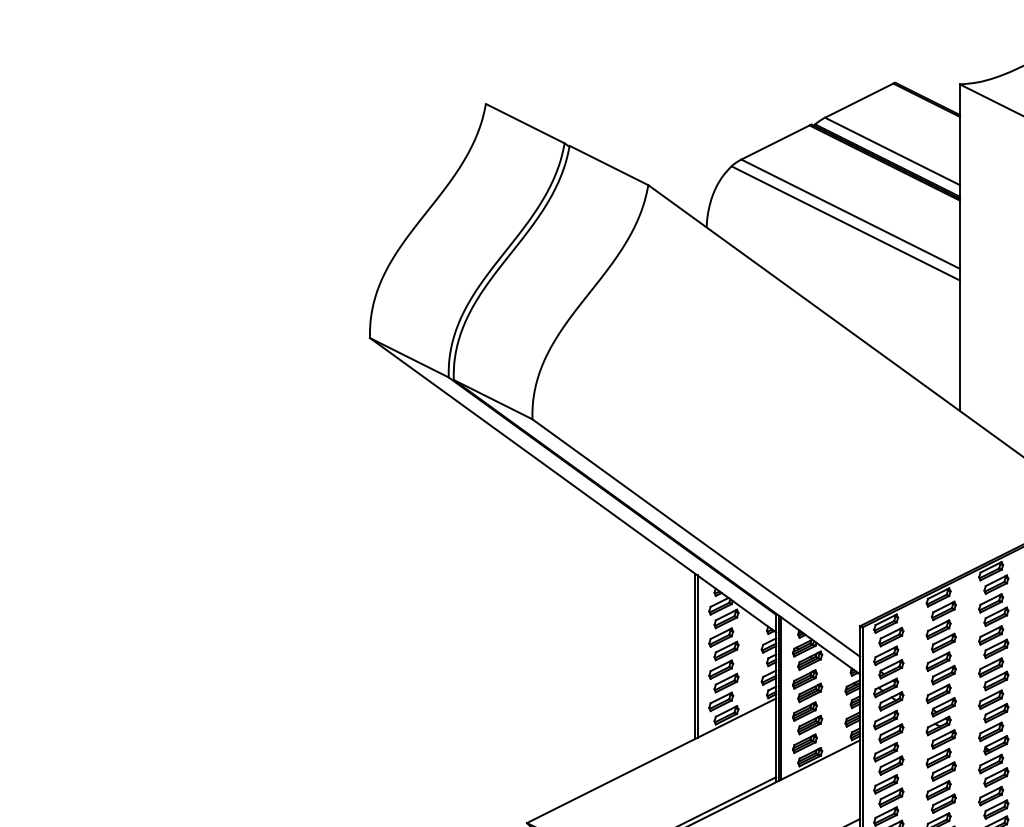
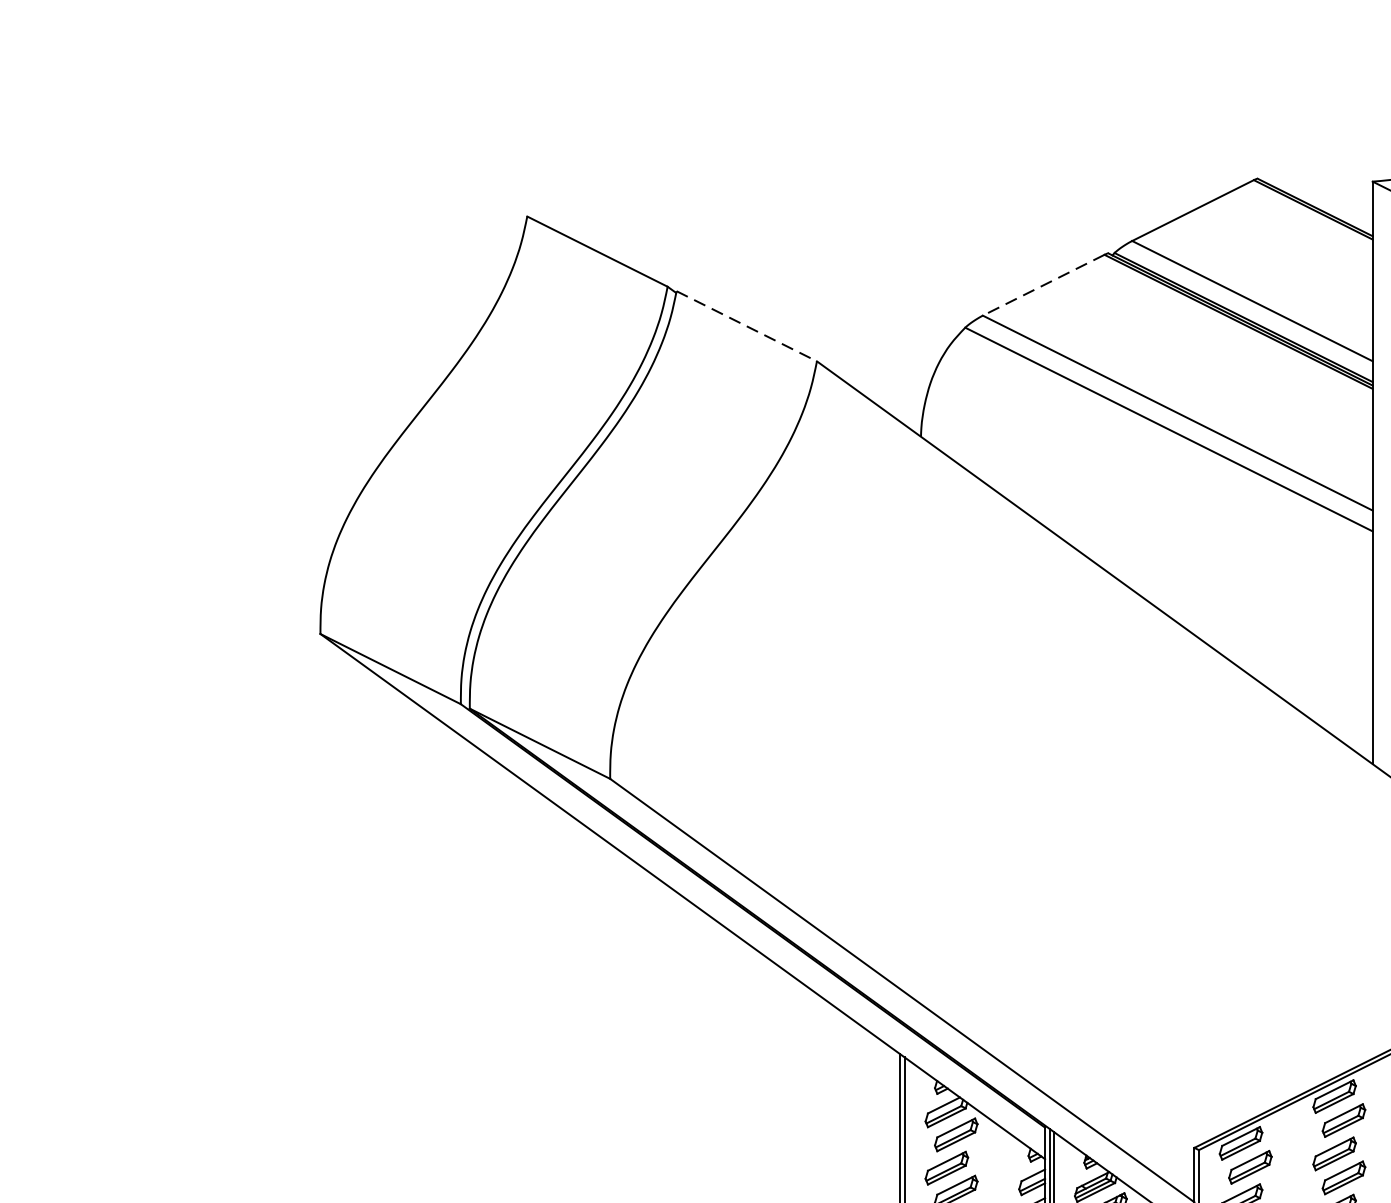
line: (775, 142) -> (1043, 285), solid -> dashed
line: (609, 165) -> (747, 326), solid -> dashed

